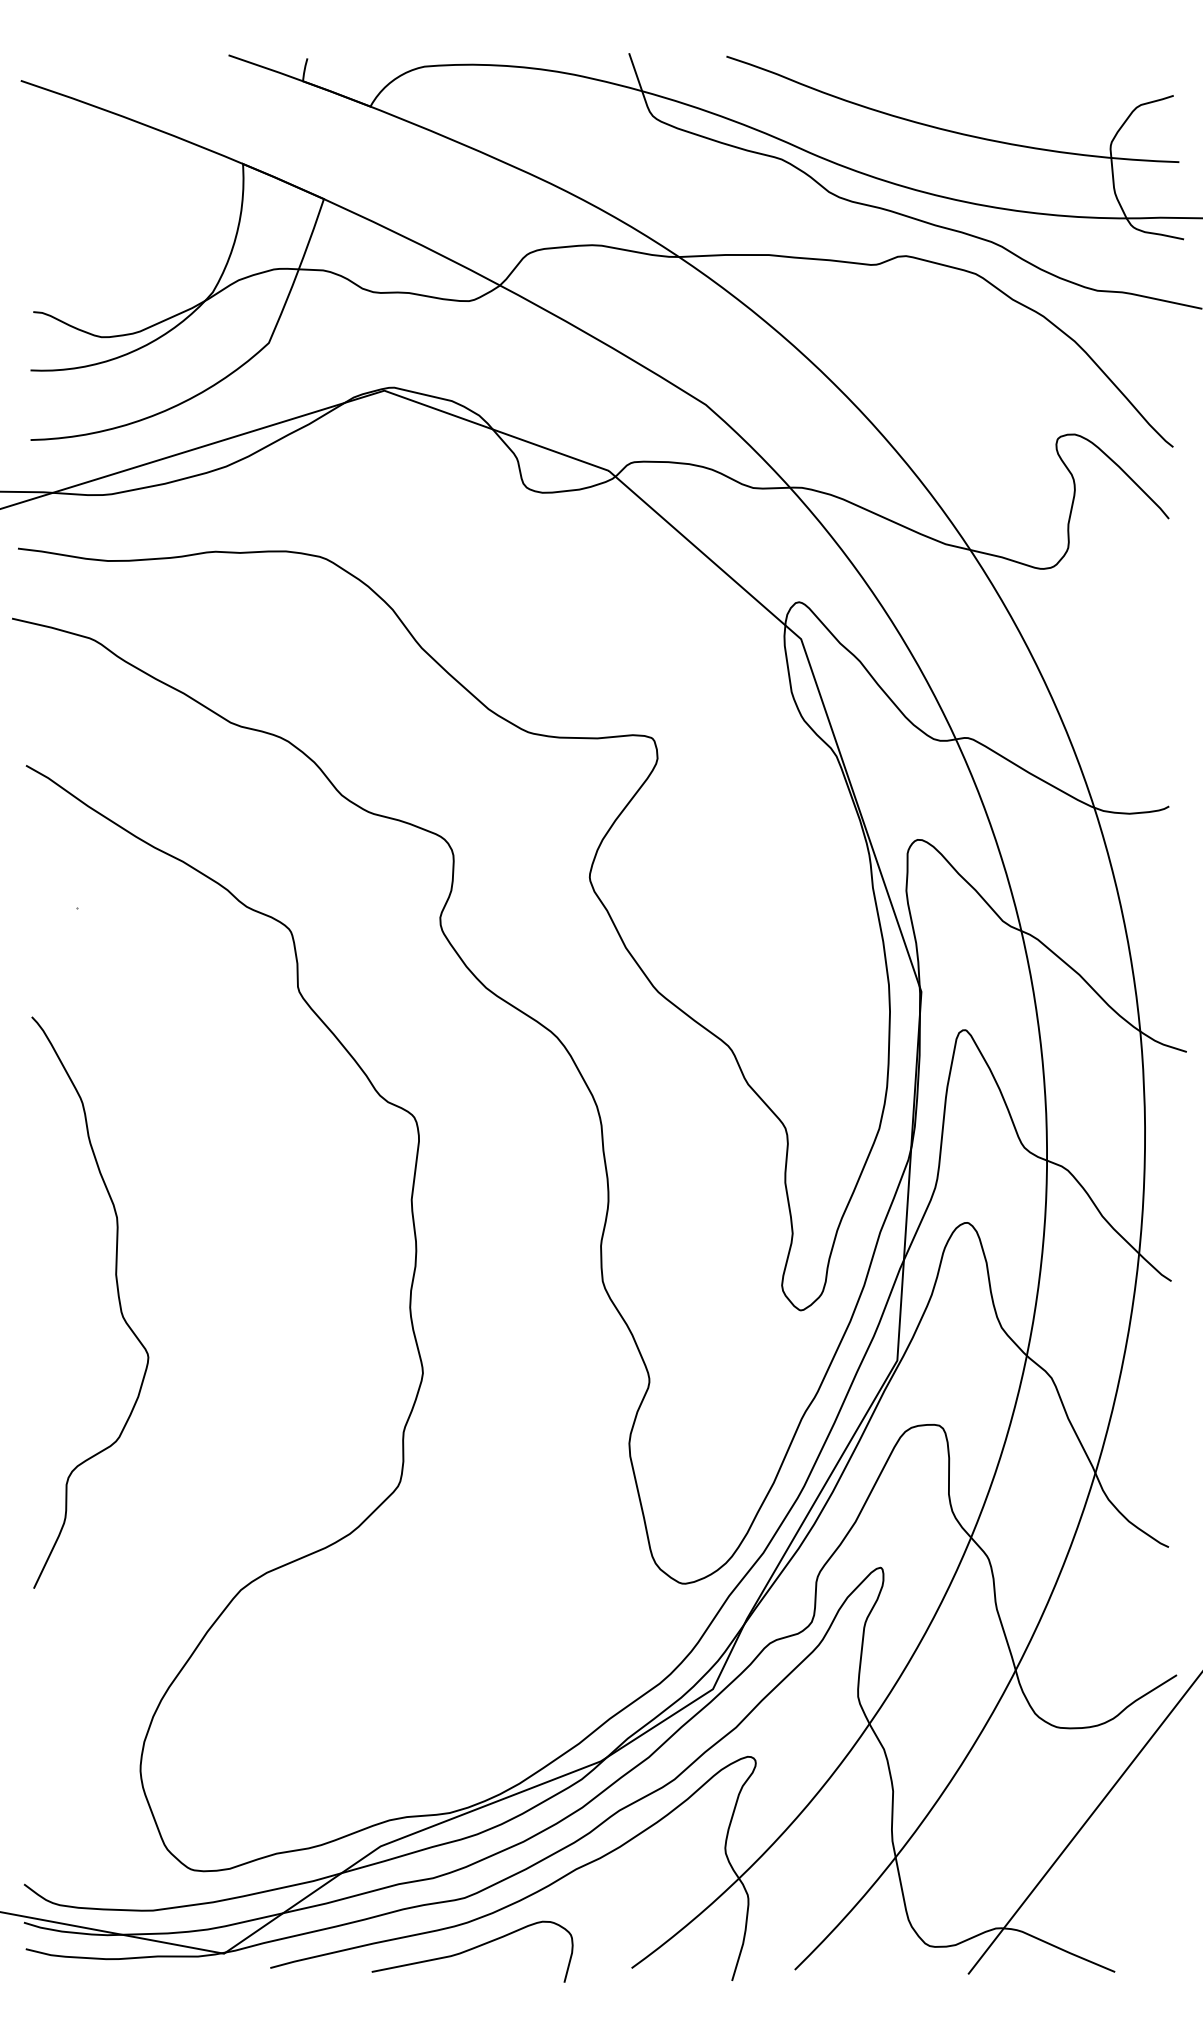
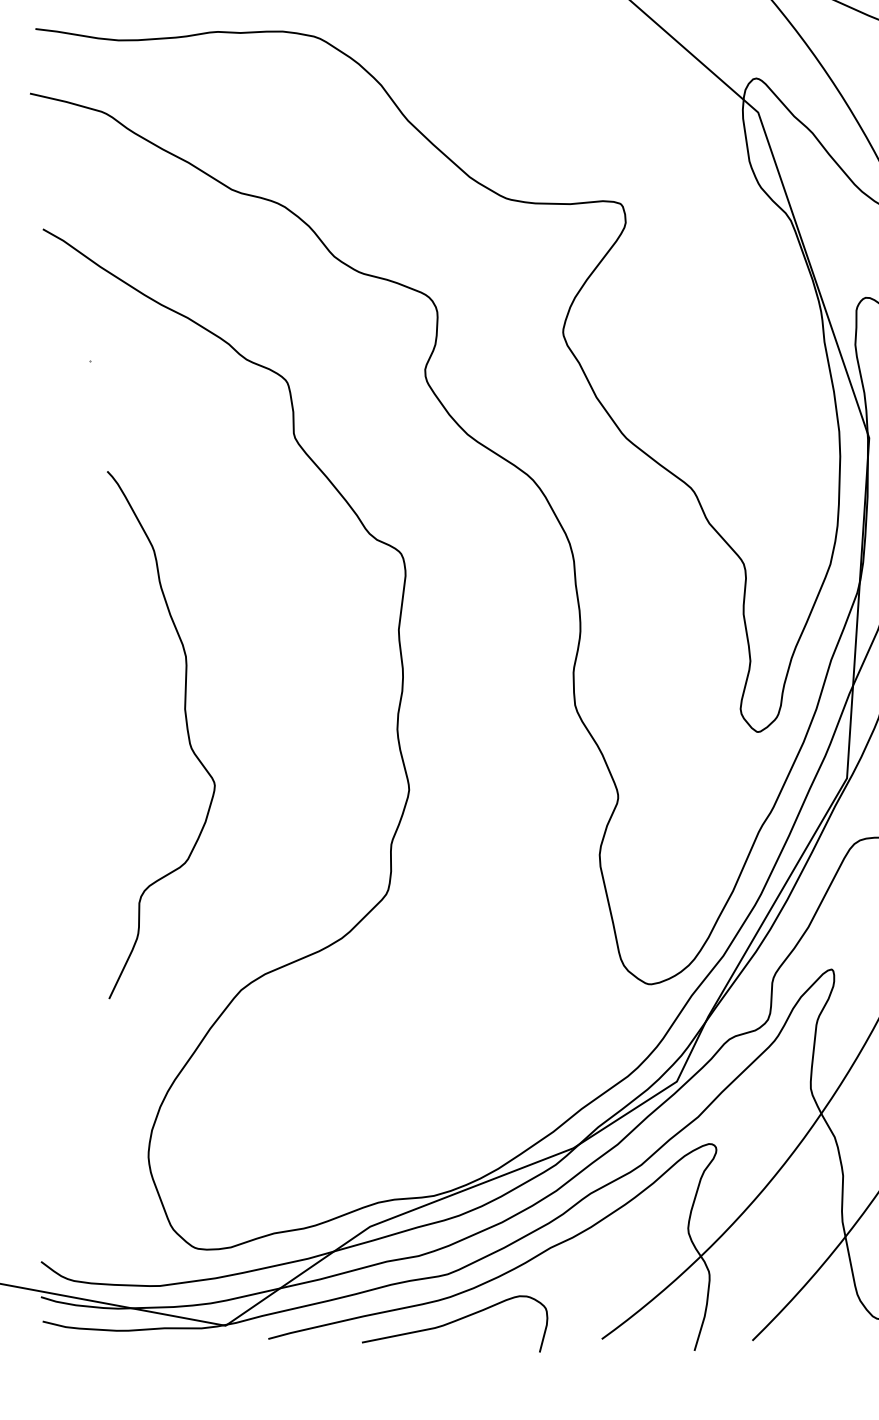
curve: (117, 1296) -> (186, 729), moved

